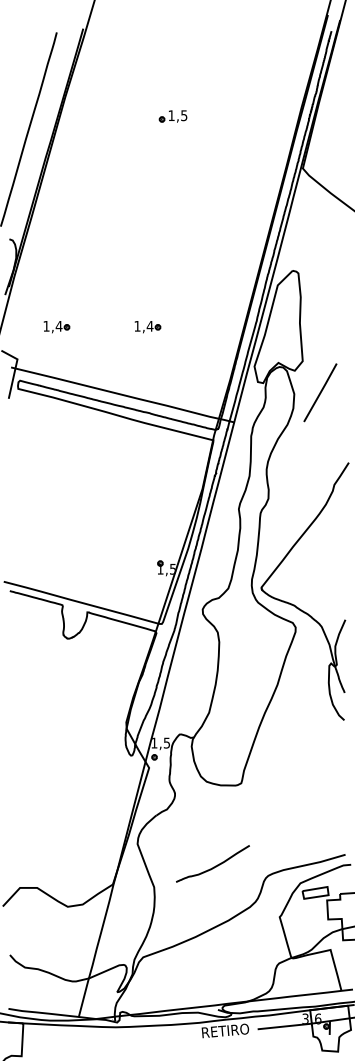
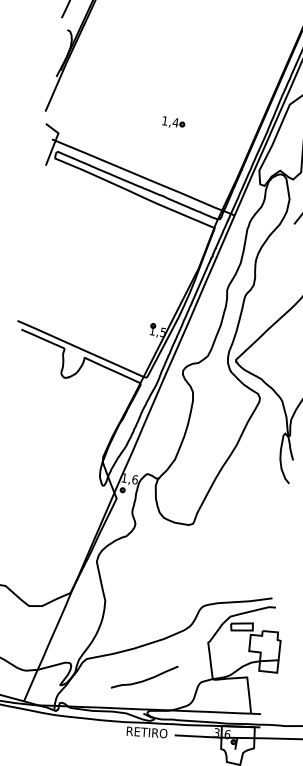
part: (56, 327) -> (95, 111), removed
text: (166, 742) -> (134, 479), 1,5 -> 1,6
curve: (213, 866) -> (144, 679), moved

